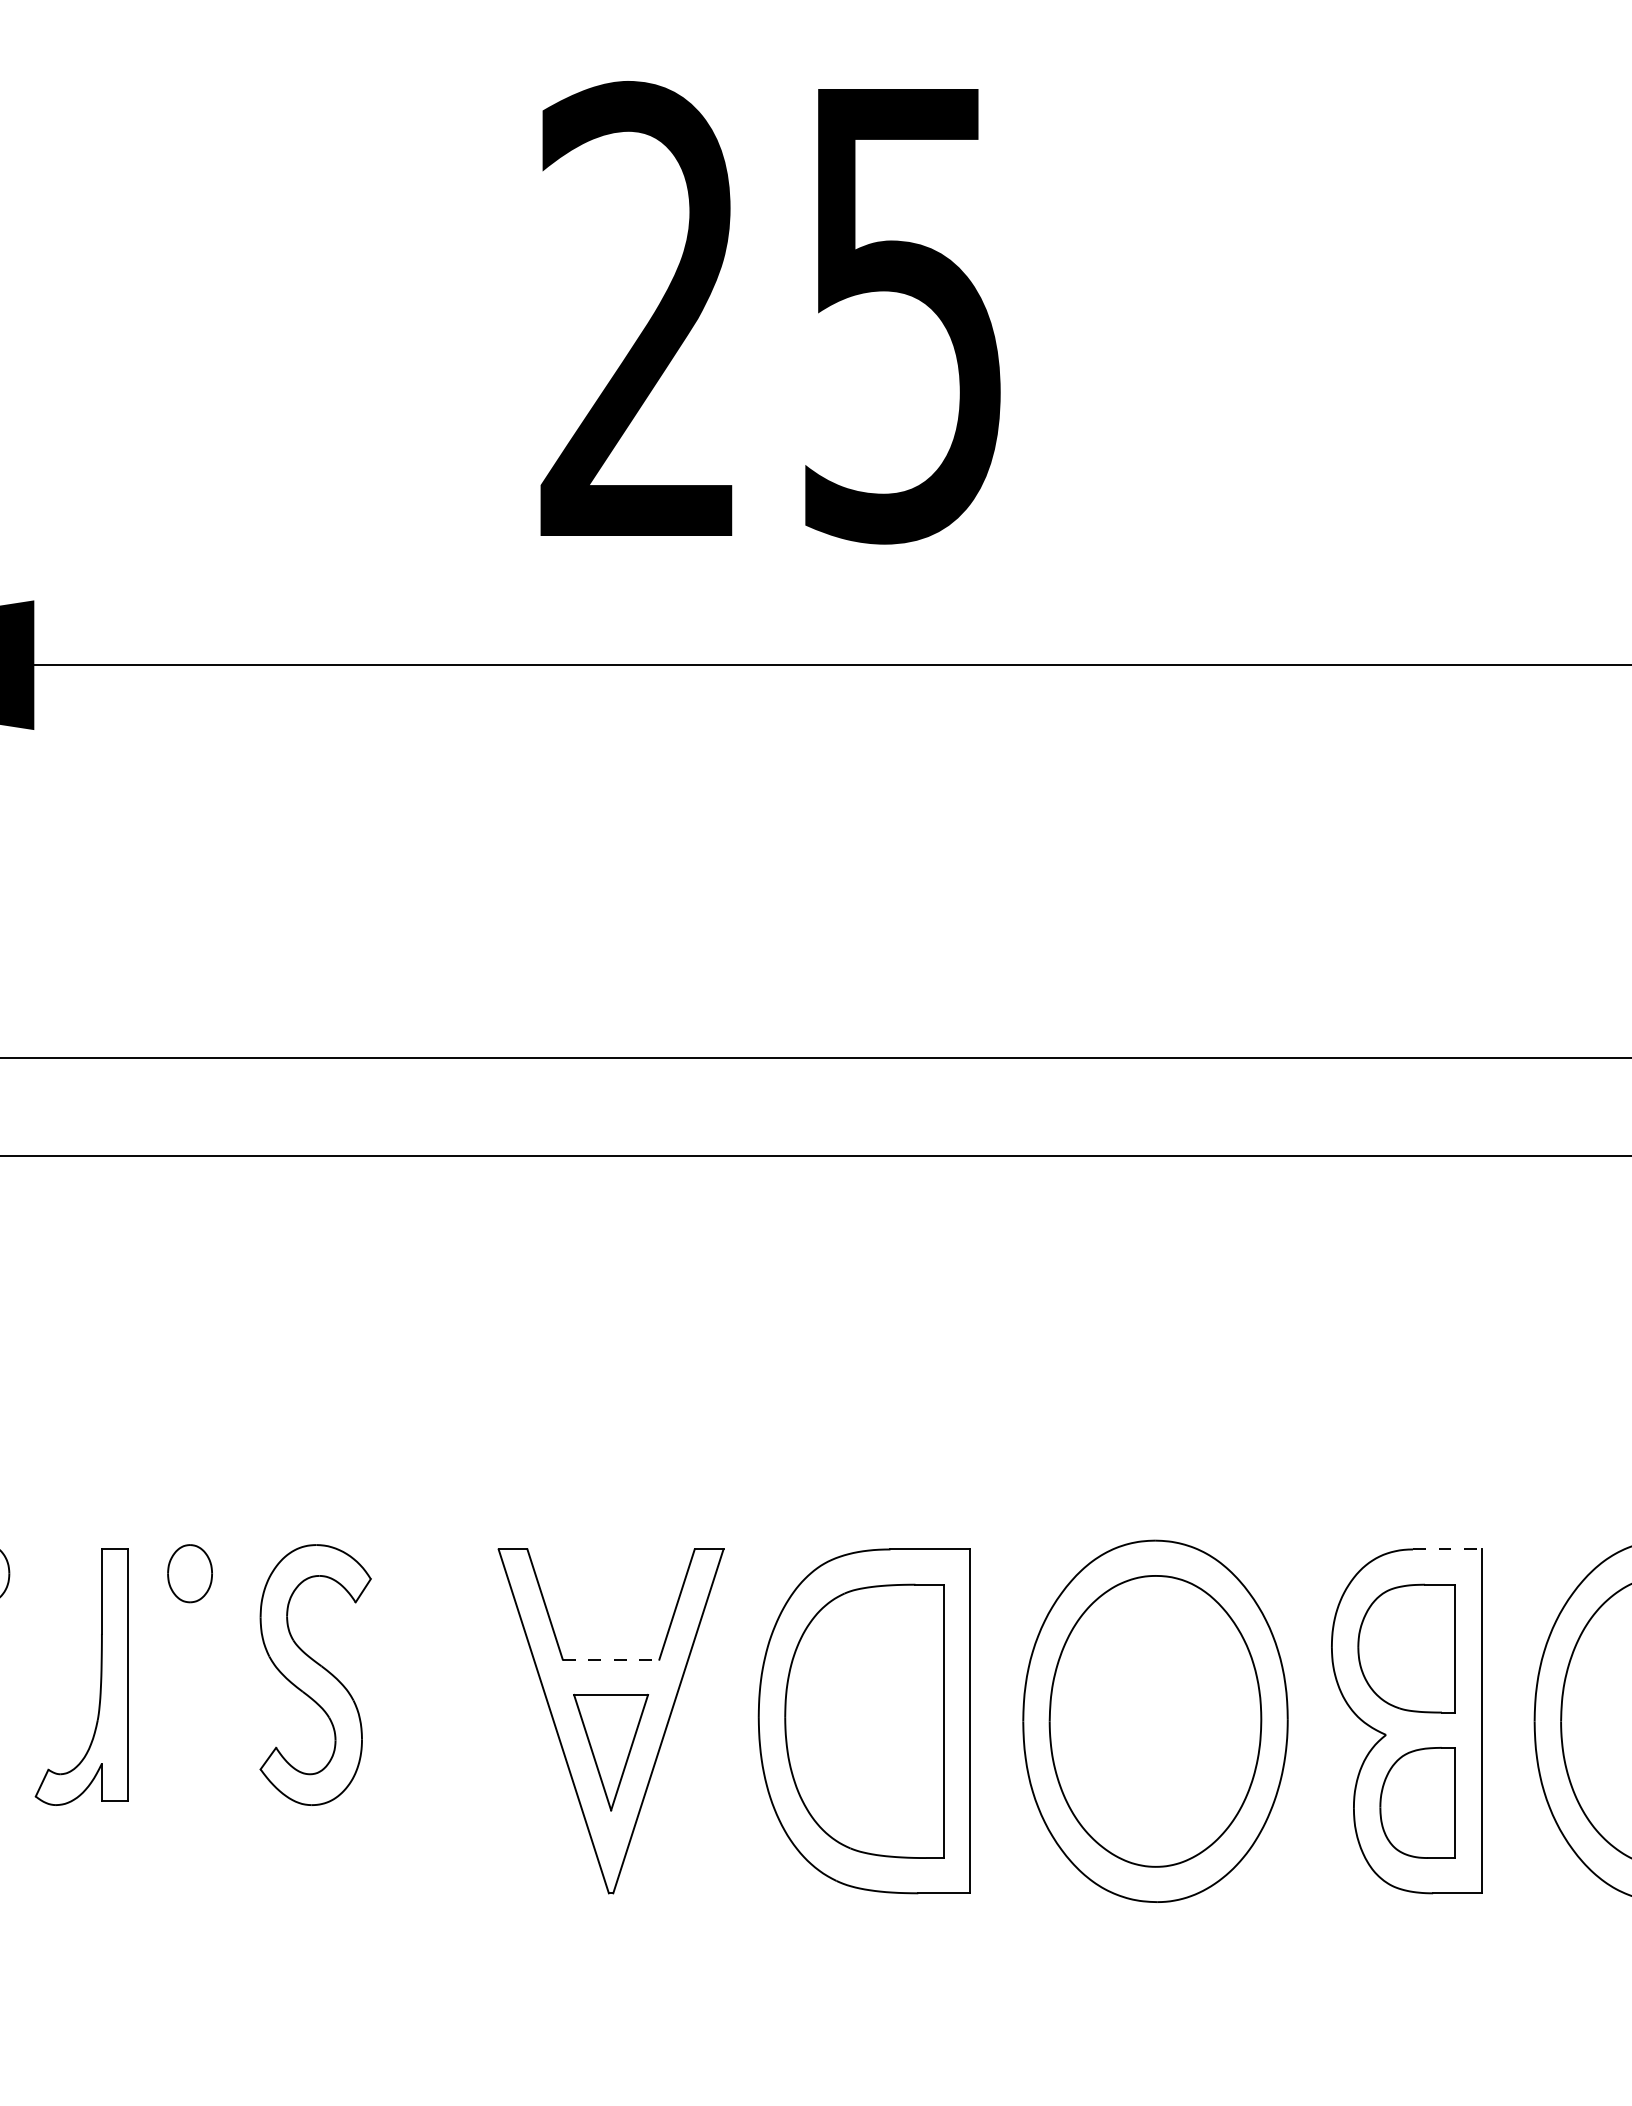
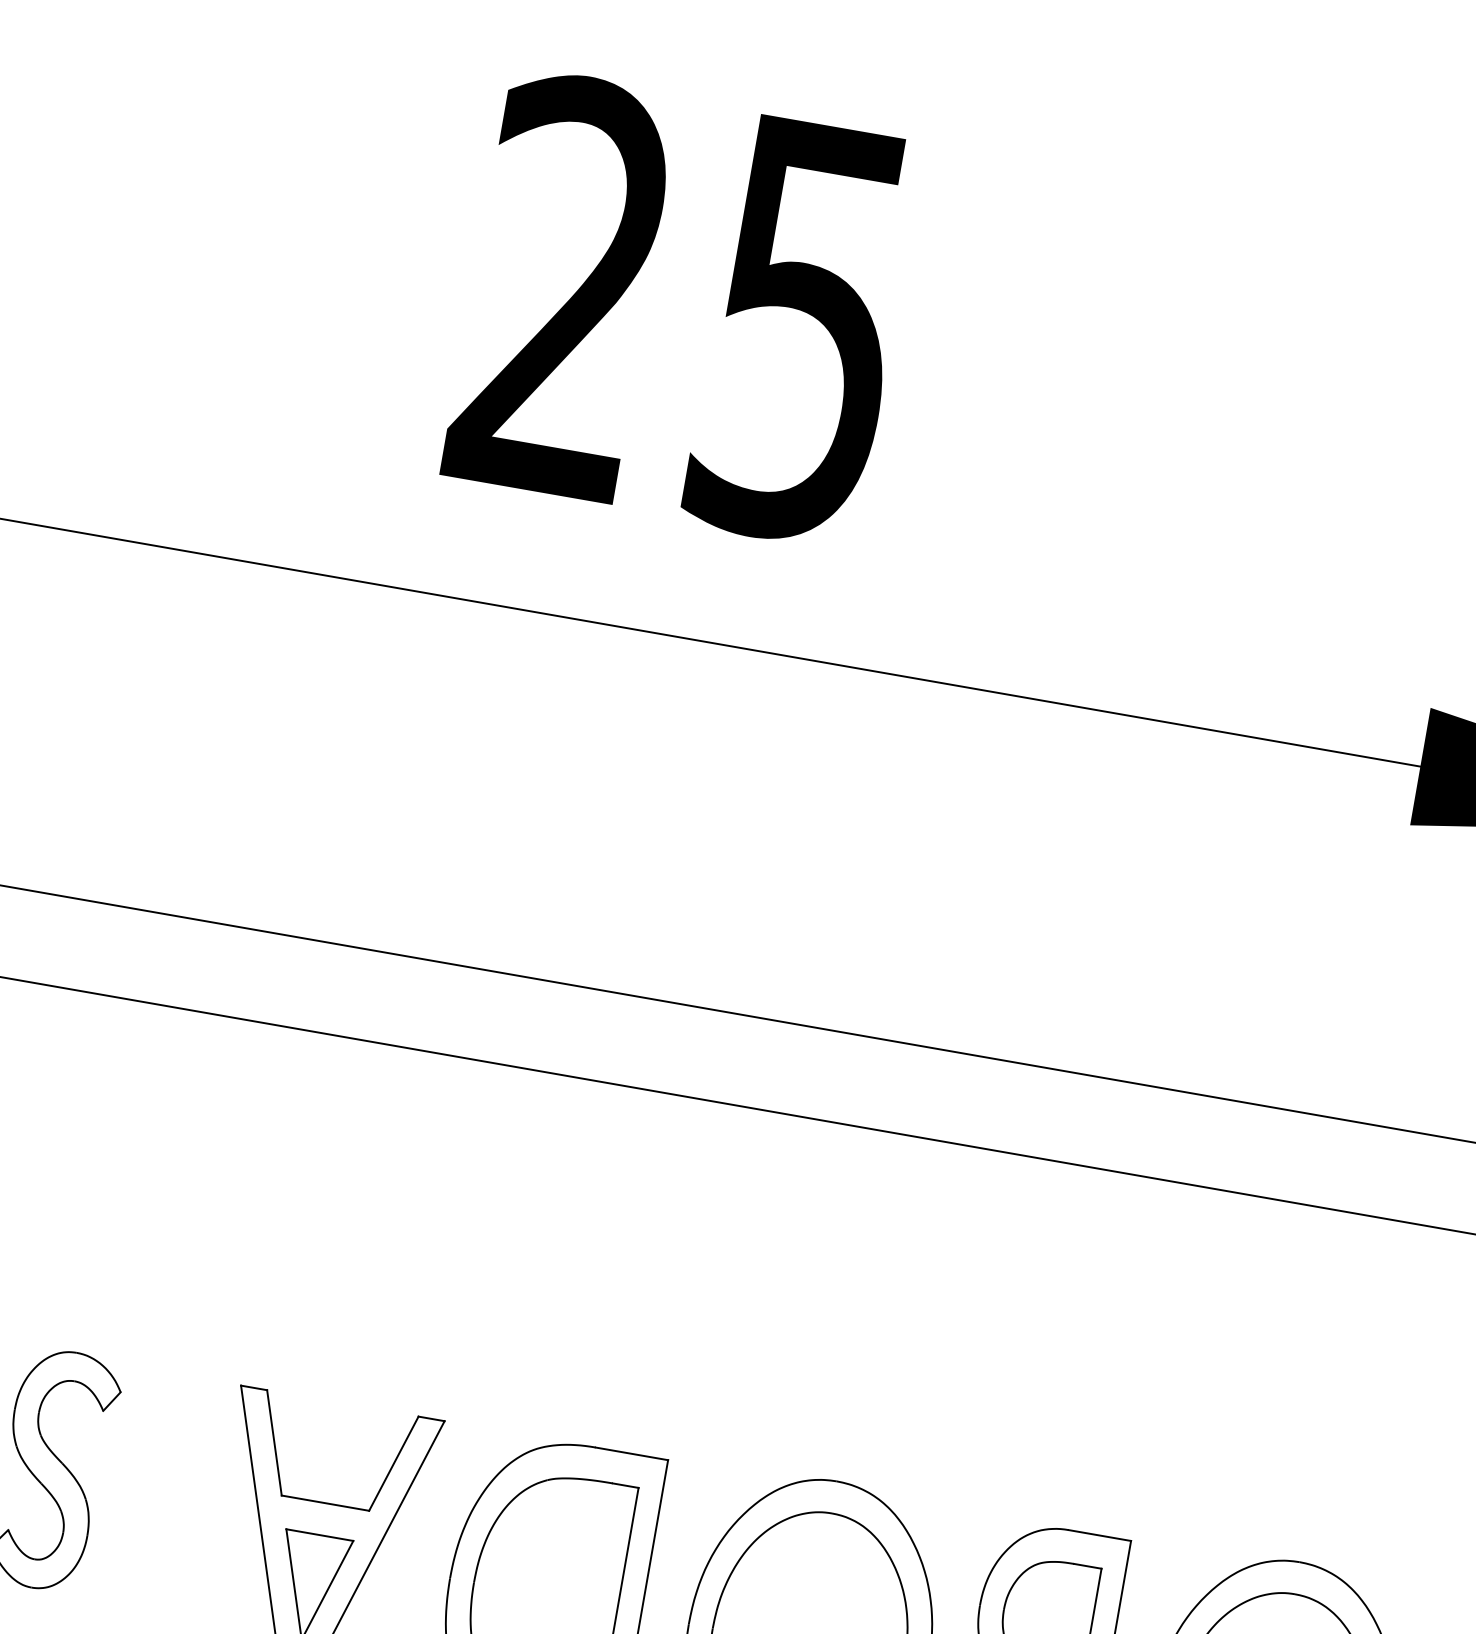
line: (1447, 1549) -> (1100, 1535), dashed -> solid
line: (611, 1659) -> (325, 1503), dashed -> solid

